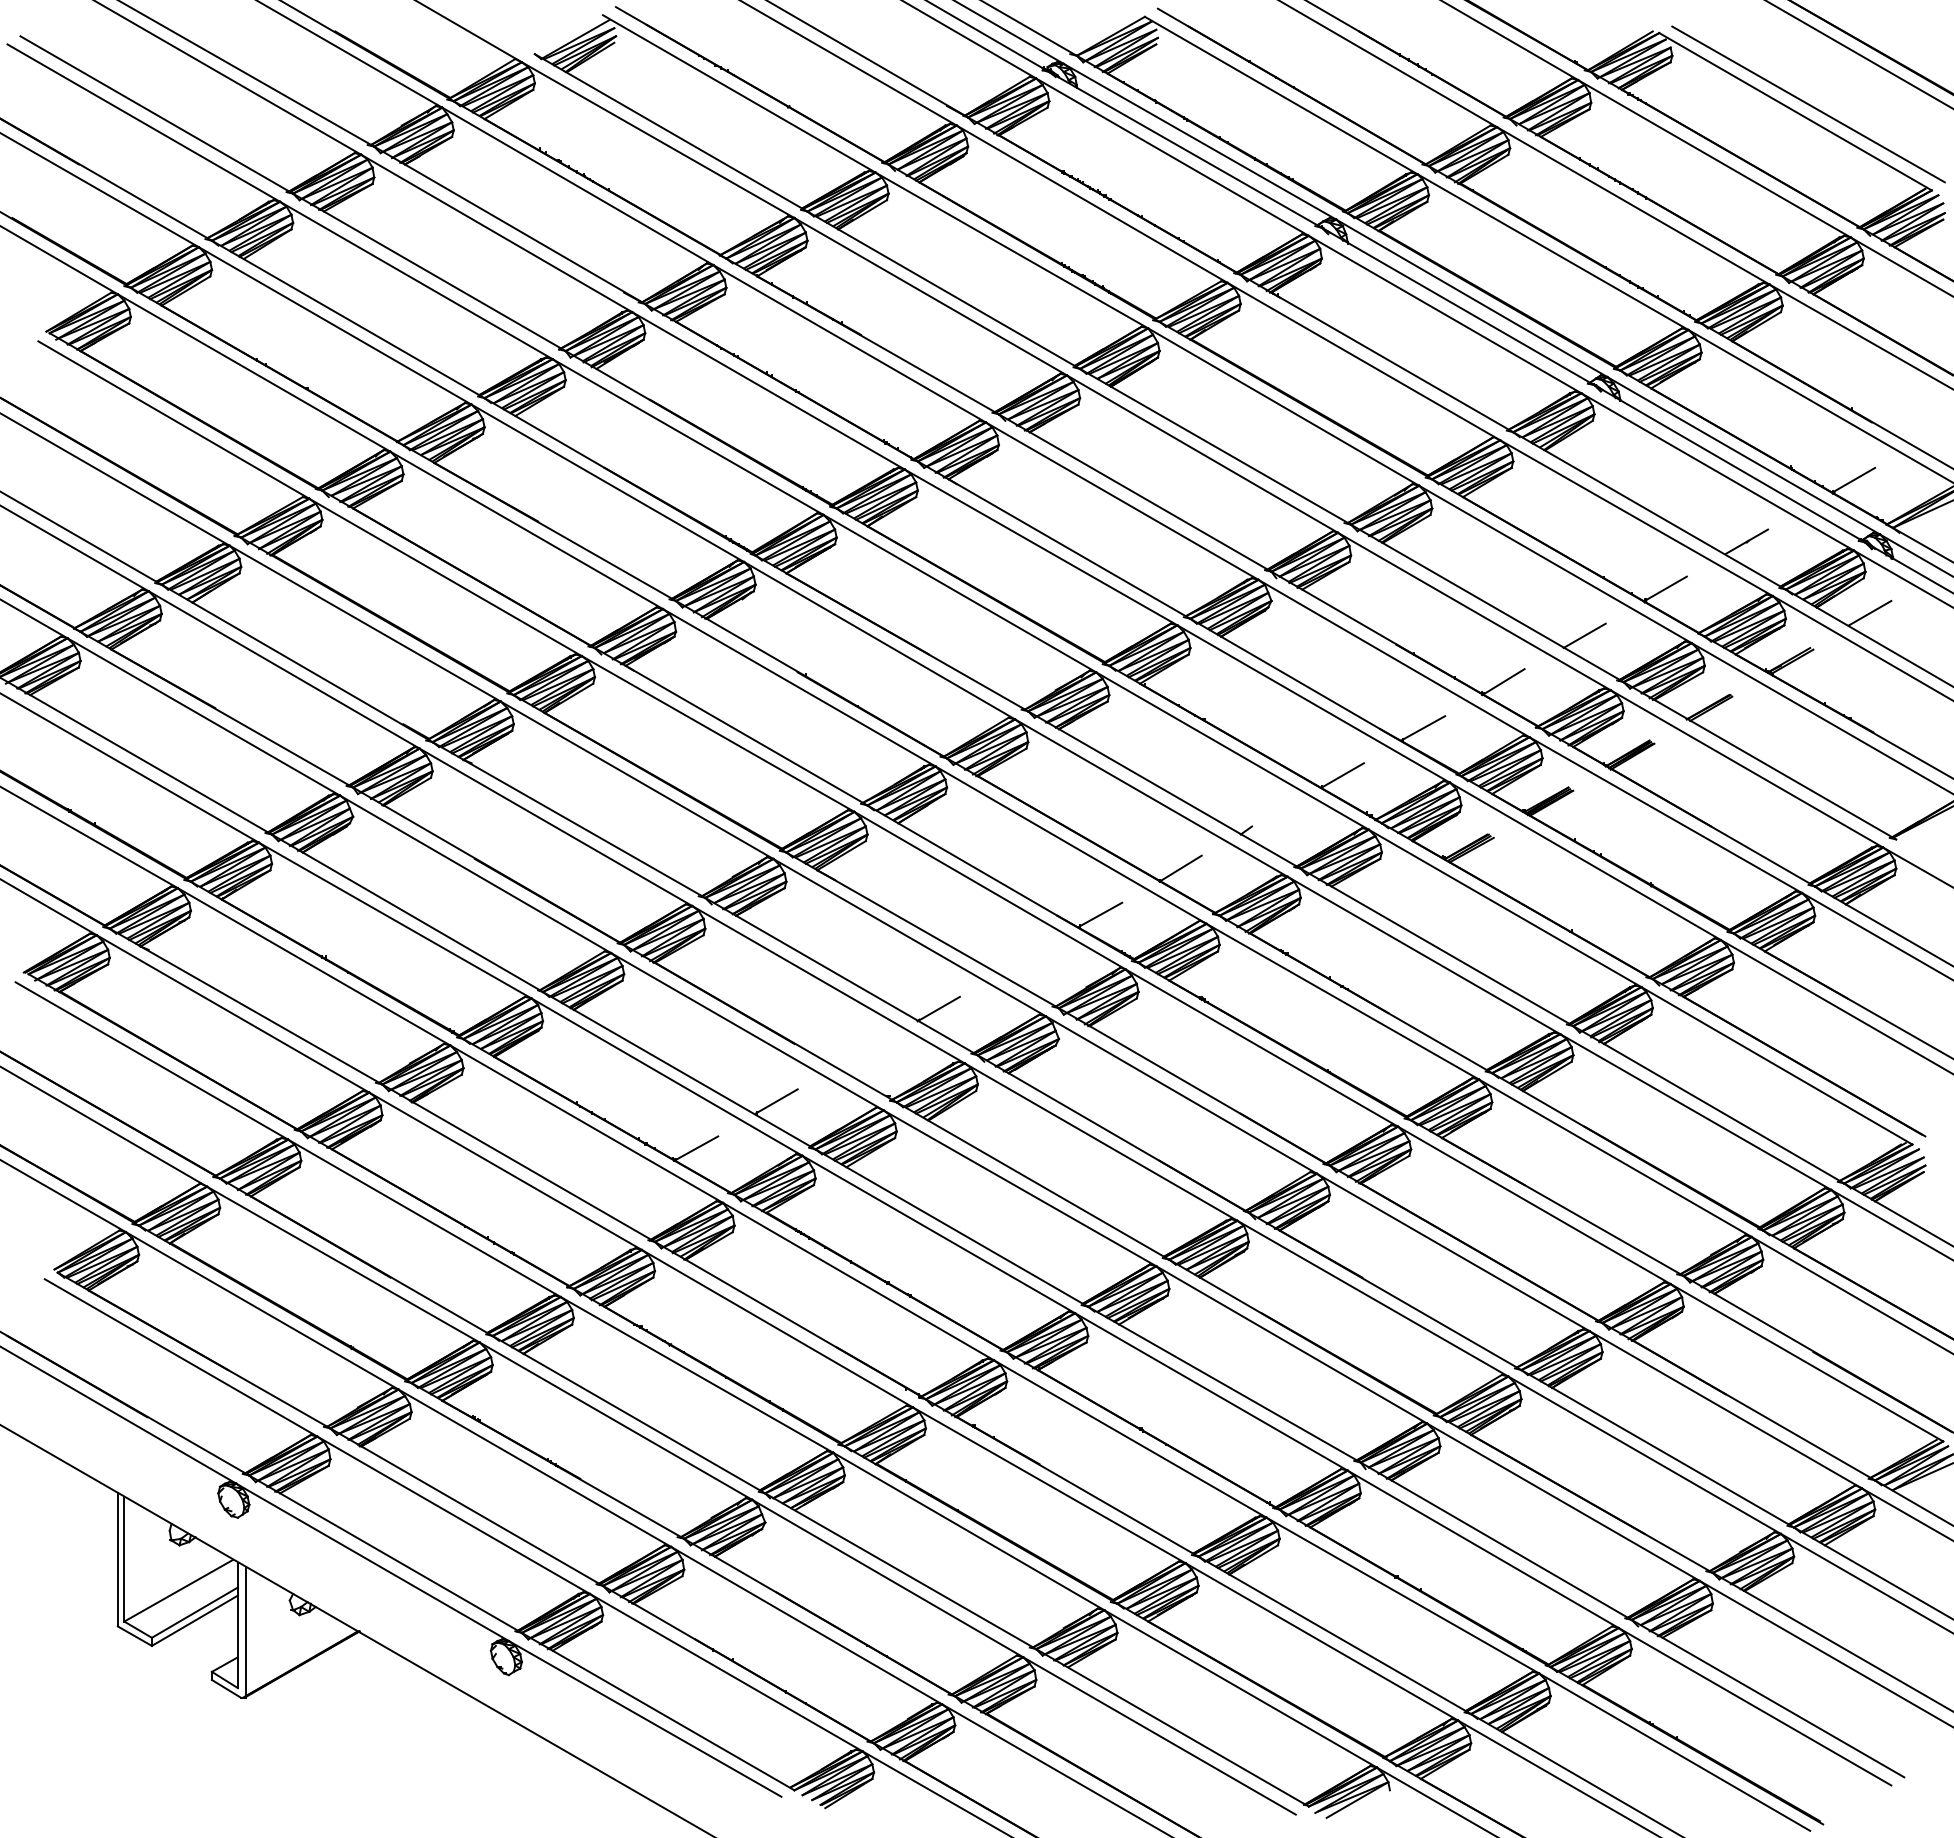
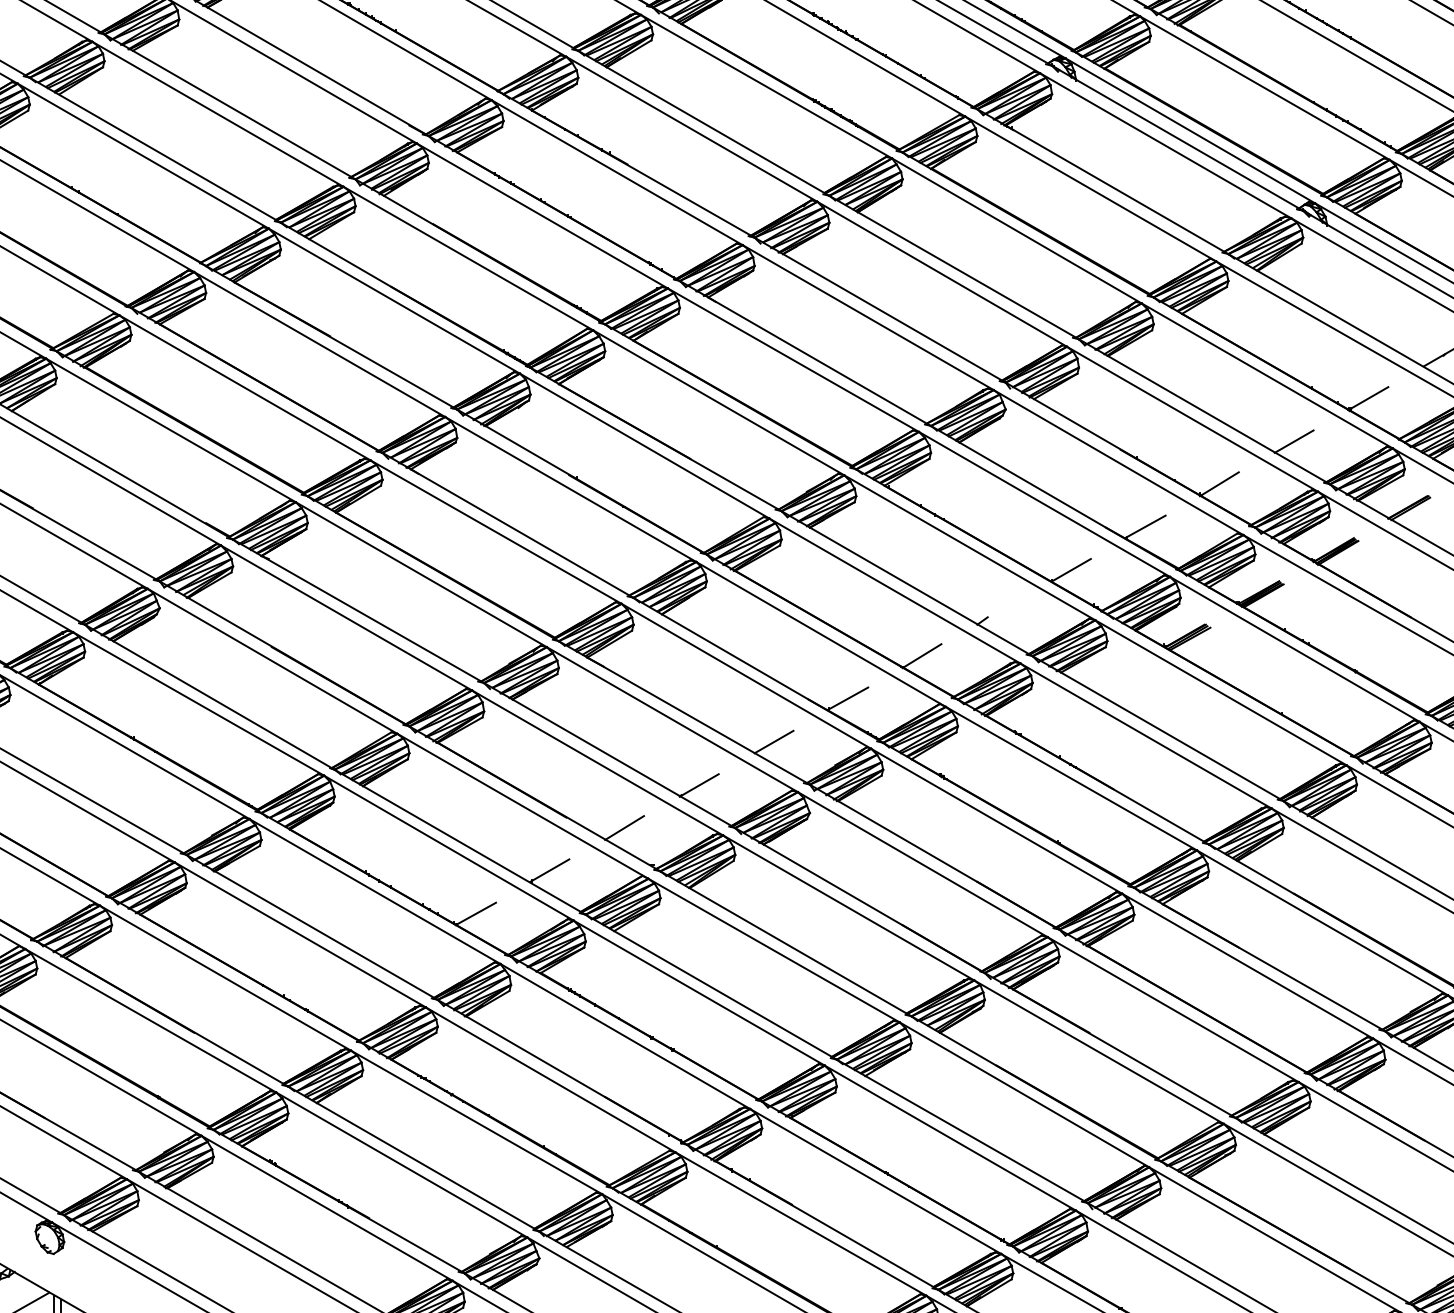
line: (1019, 961) -> (773, 741), added
line: (857, 1055) -> (624, 828), added

